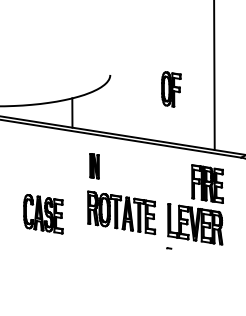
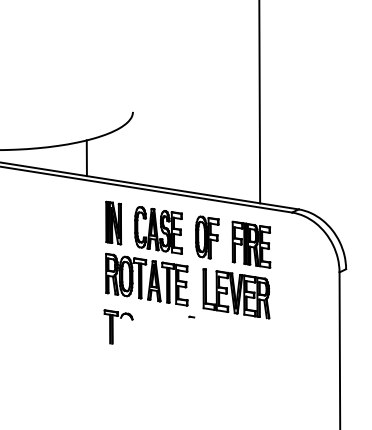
part: (171, 89) -> (207, 237), moved
part: (94, 165) -> (113, 222), size x1.43
part: (43, 214) -> (158, 230), moved
part: (169, 247) -> (191, 316), moved
part: (98, 251) -> (118, 326), added

